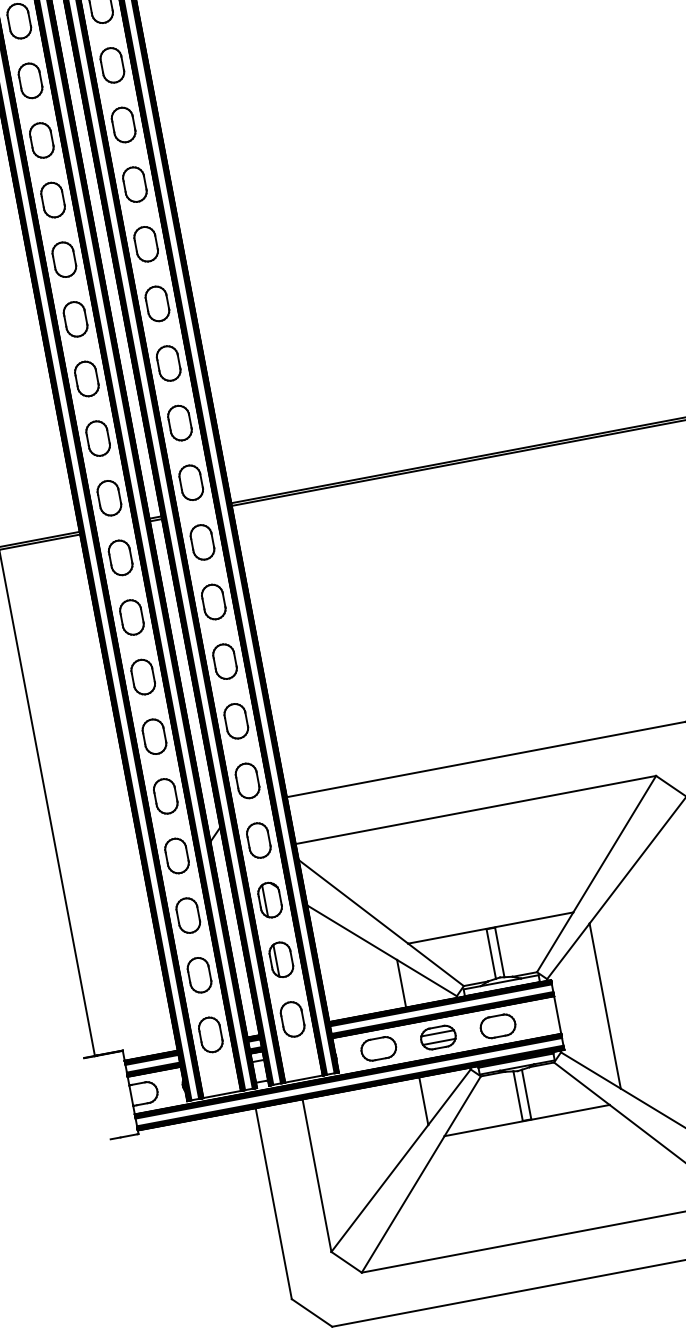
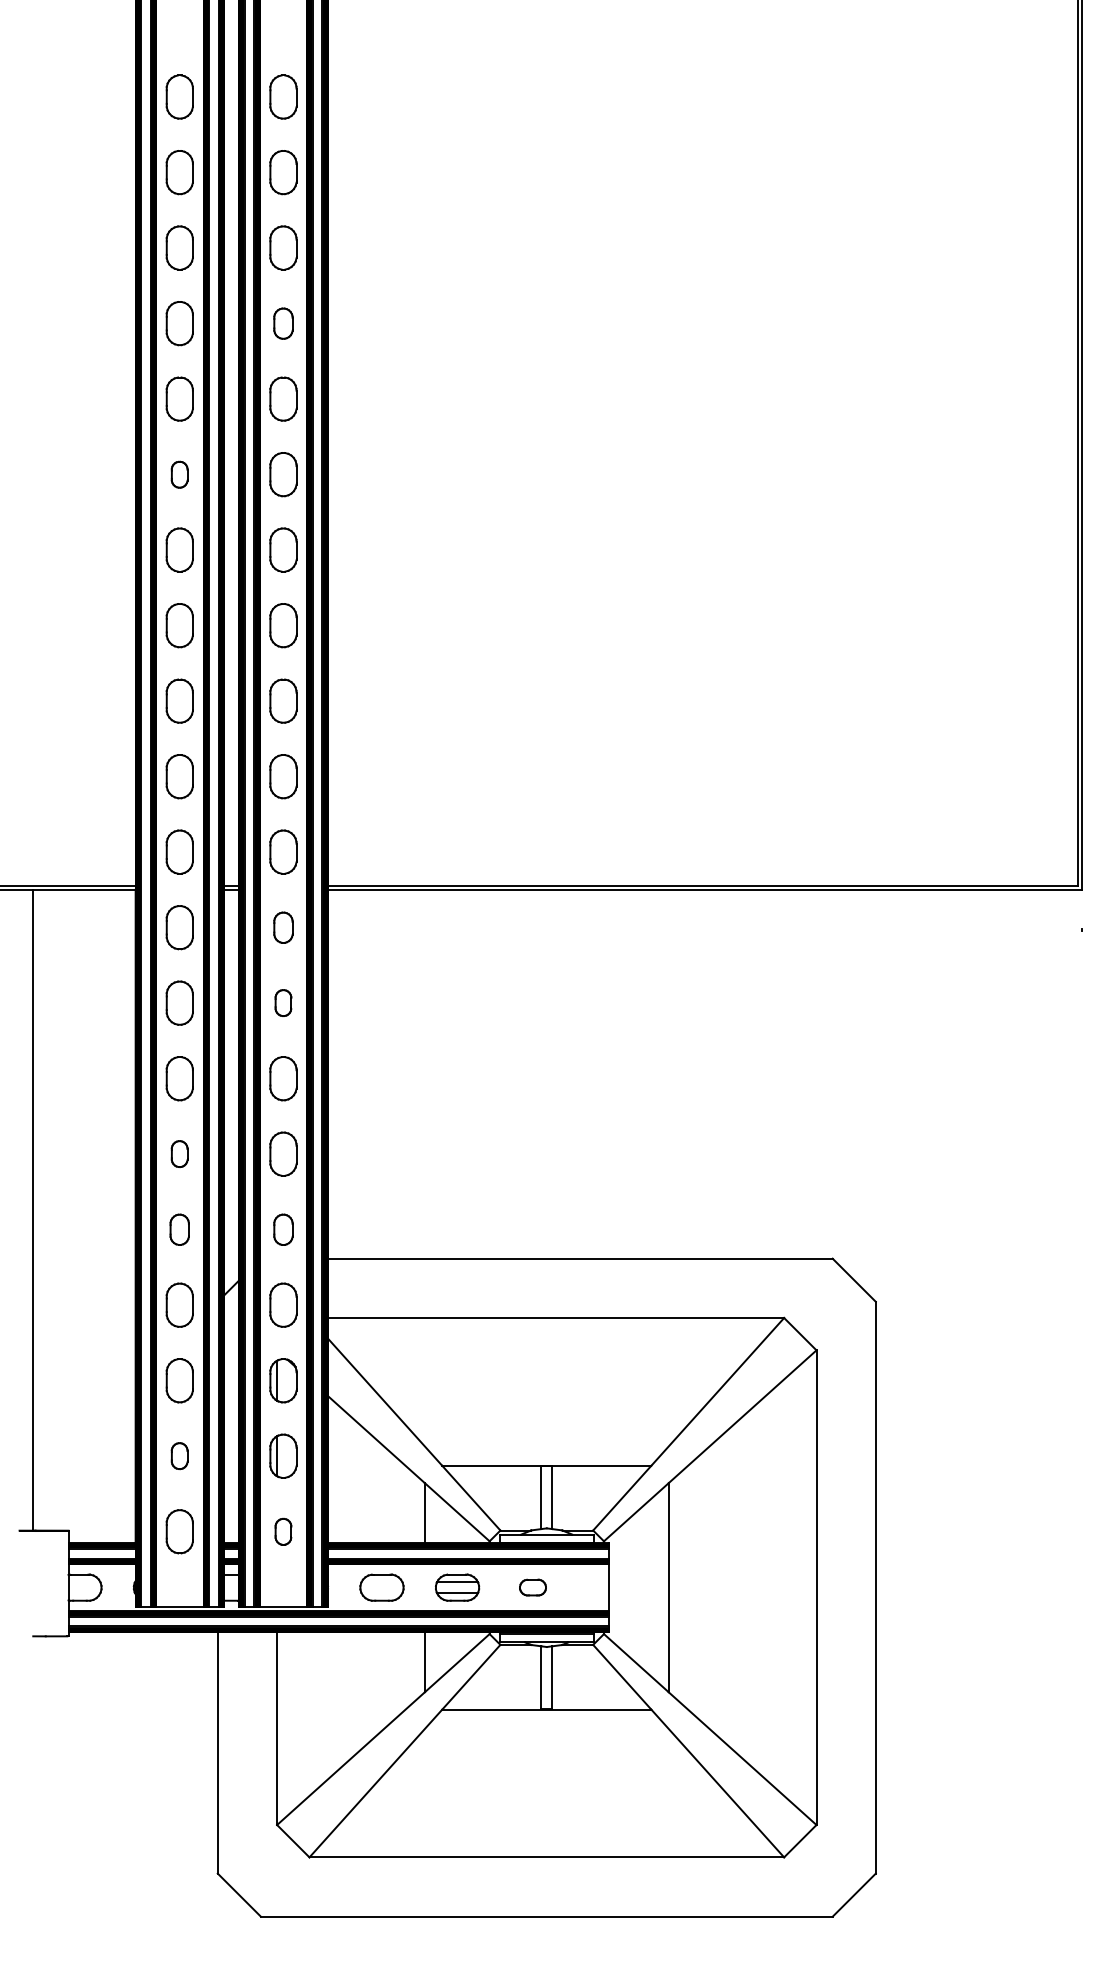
part: (112, 65) -> (283, 323), size x0.7
part: (52, 200) -> (179, 474), size x0.6
part: (202, 542) -> (283, 927), size x0.7
part: (213, 601) -> (283, 1002), size x0.6
part: (154, 736) -> (179, 1153), size x0.6
part: (247, 780) -> (283, 1229), size x0.7
part: (165, 796) -> (179, 1229), size x0.7
part: (199, 974) -> (179, 1455), size x0.6
part: (292, 1019) -> (283, 1531), size x0.6
part: (497, 1026) -> (532, 1587), size x0.6

